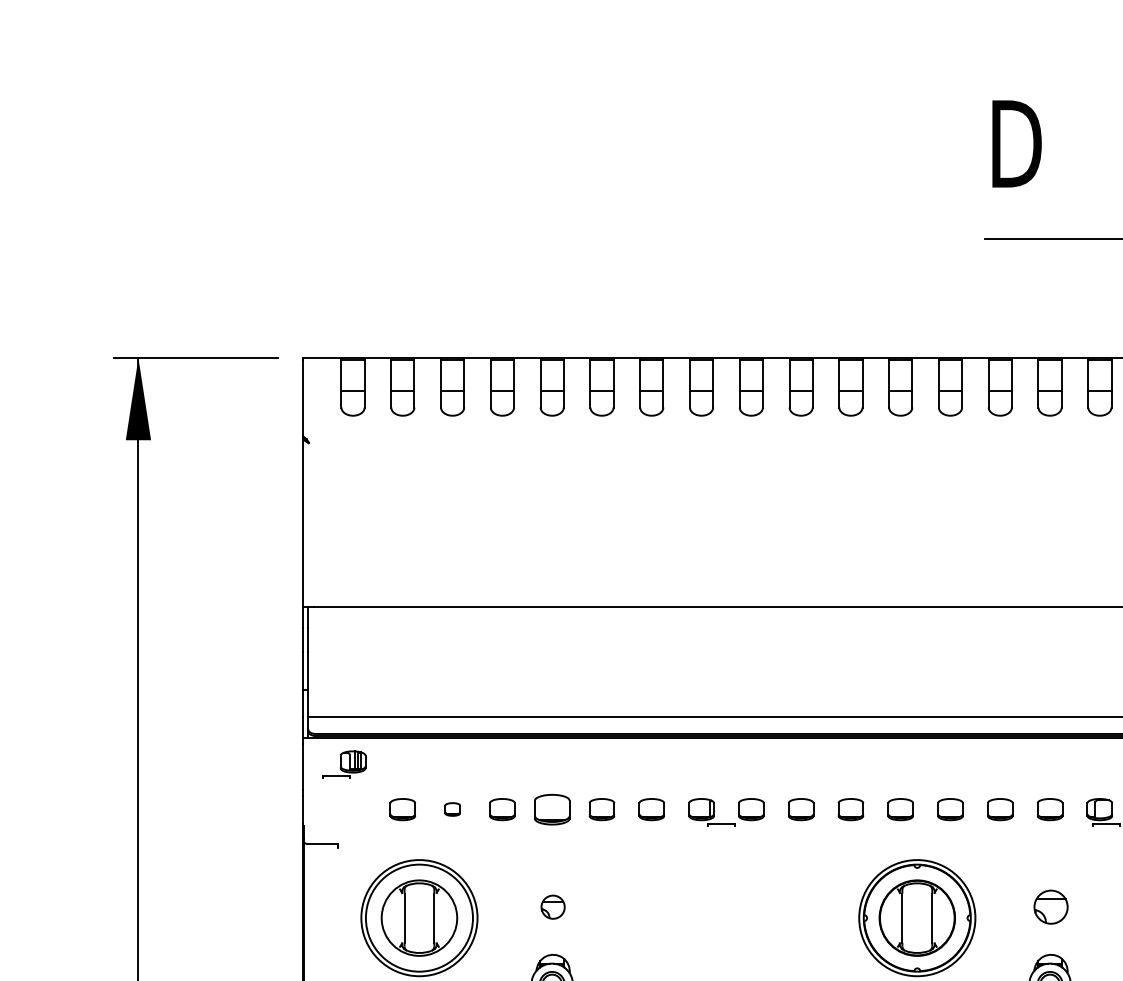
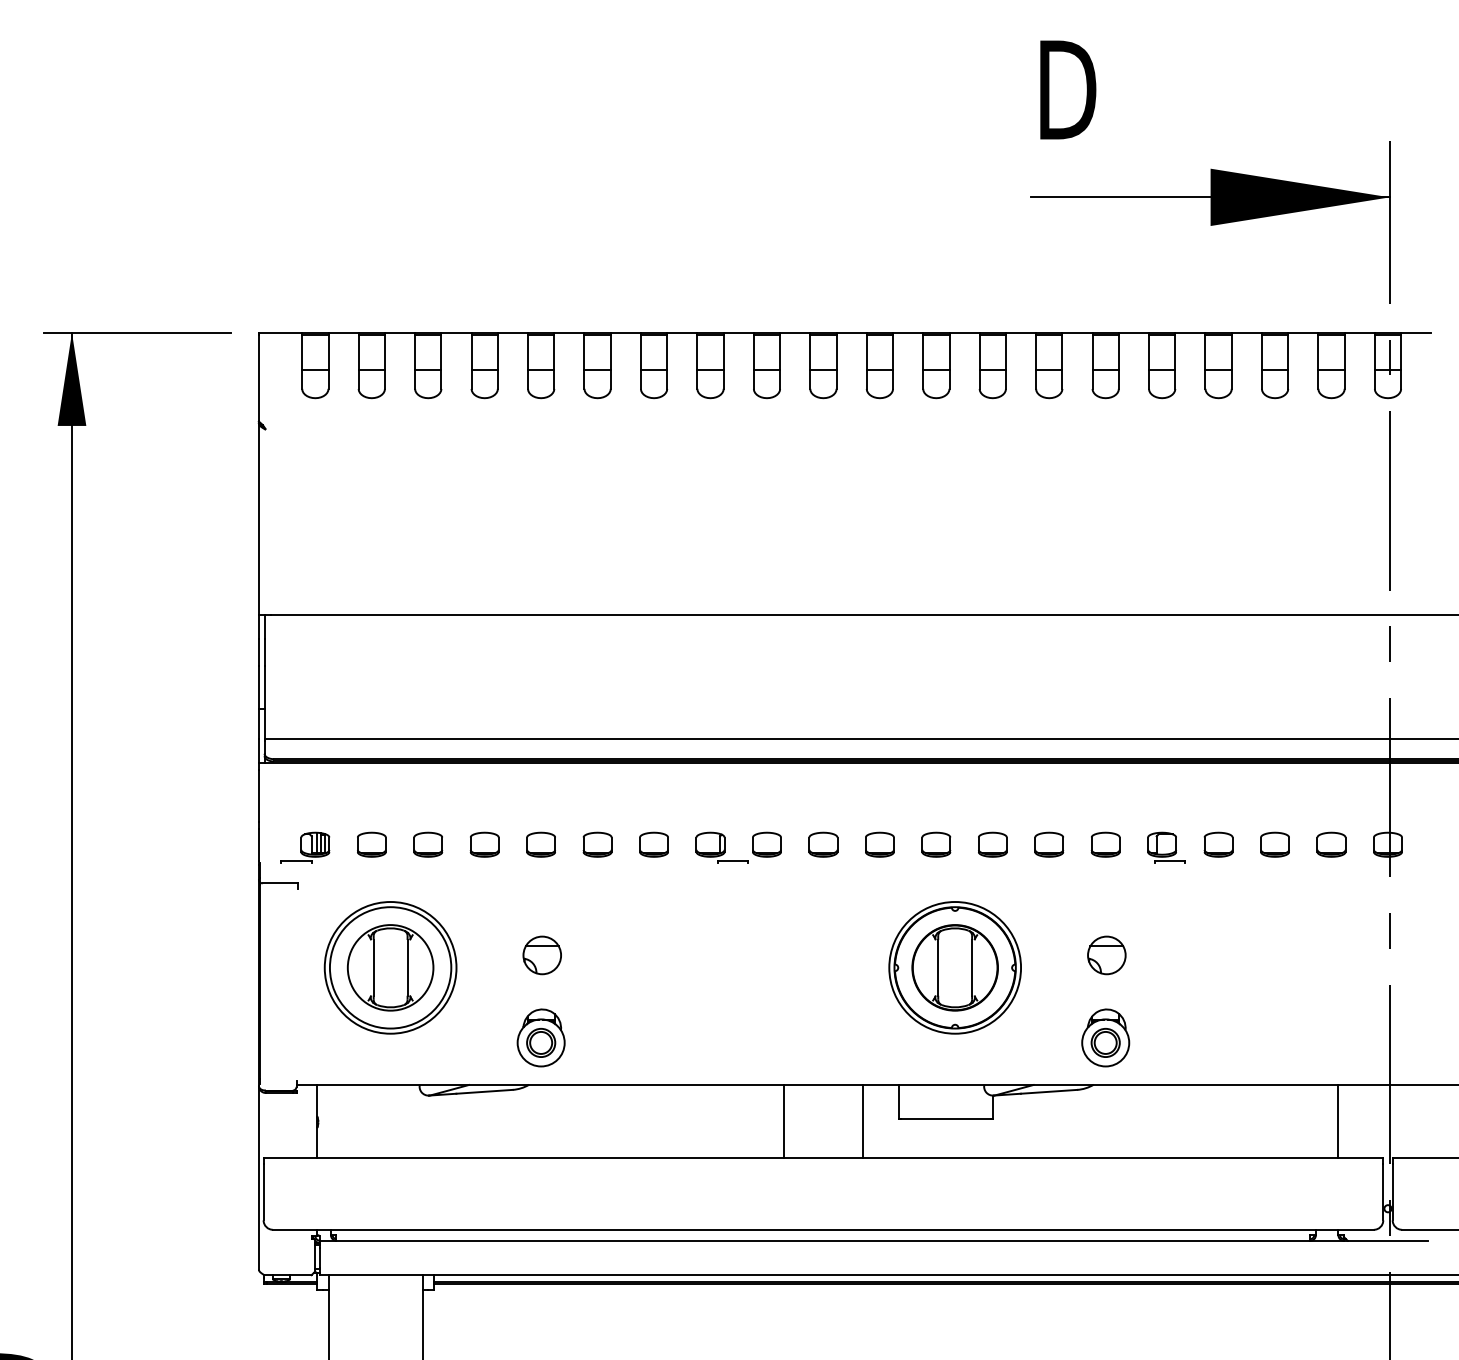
part: (344, 764) -> (305, 847), moved
part: (452, 809) -> (428, 844), size x1.67
part: (551, 809) -> (540, 844), size x0.71
part: (552, 907) -> (541, 955), size x1.43

